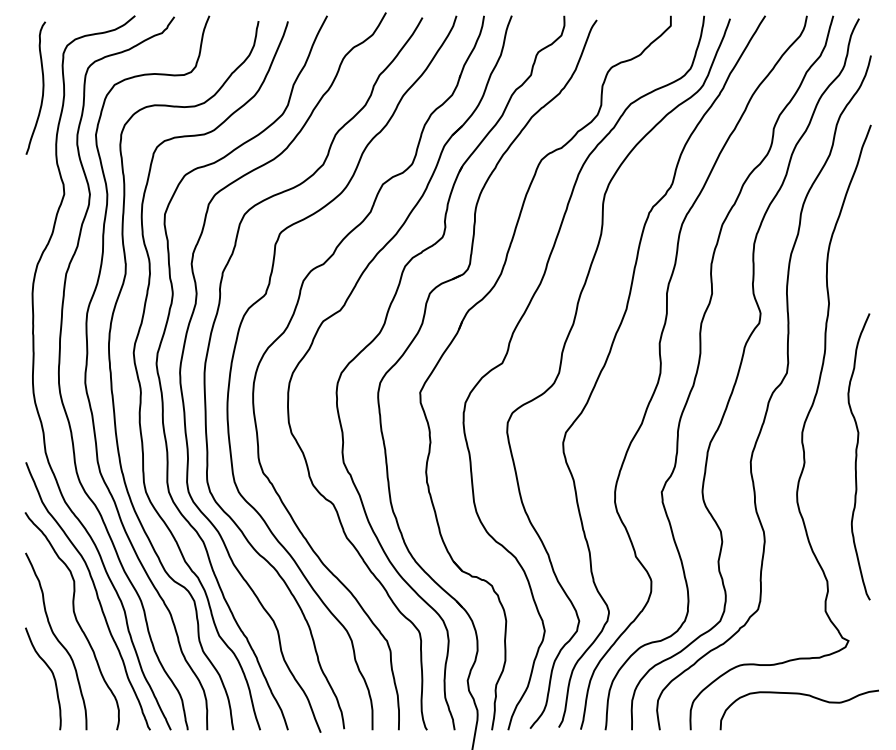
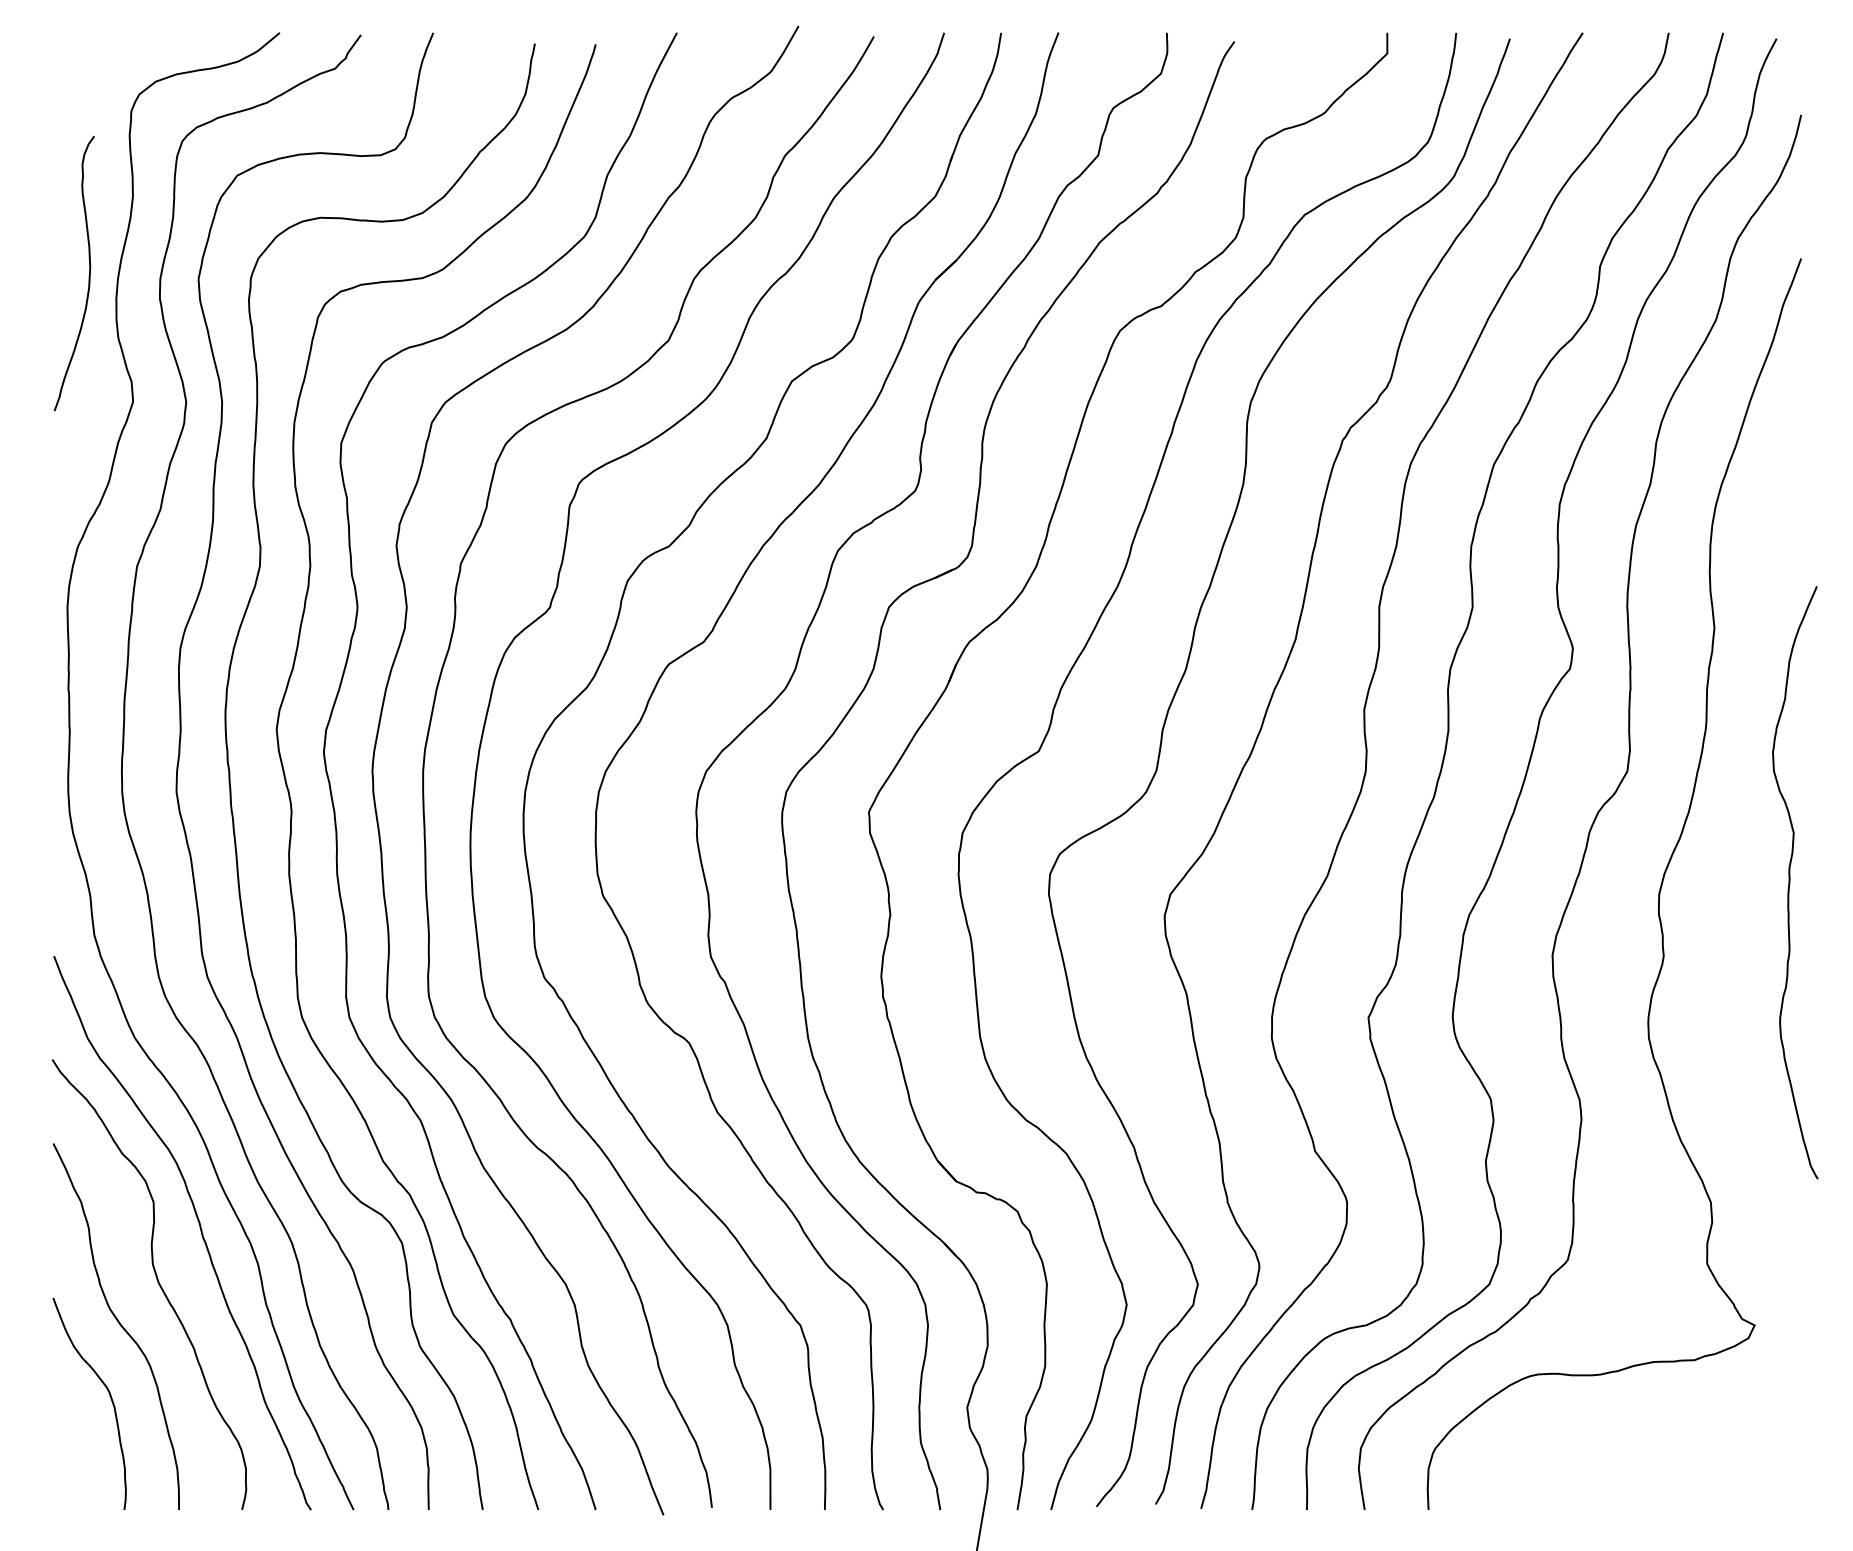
curve: (42, 87) -> (88, 272), moved
curve: (857, 456) -> (1791, 881), moved
curve: (802, 695) -> (1659, 1438), removed

